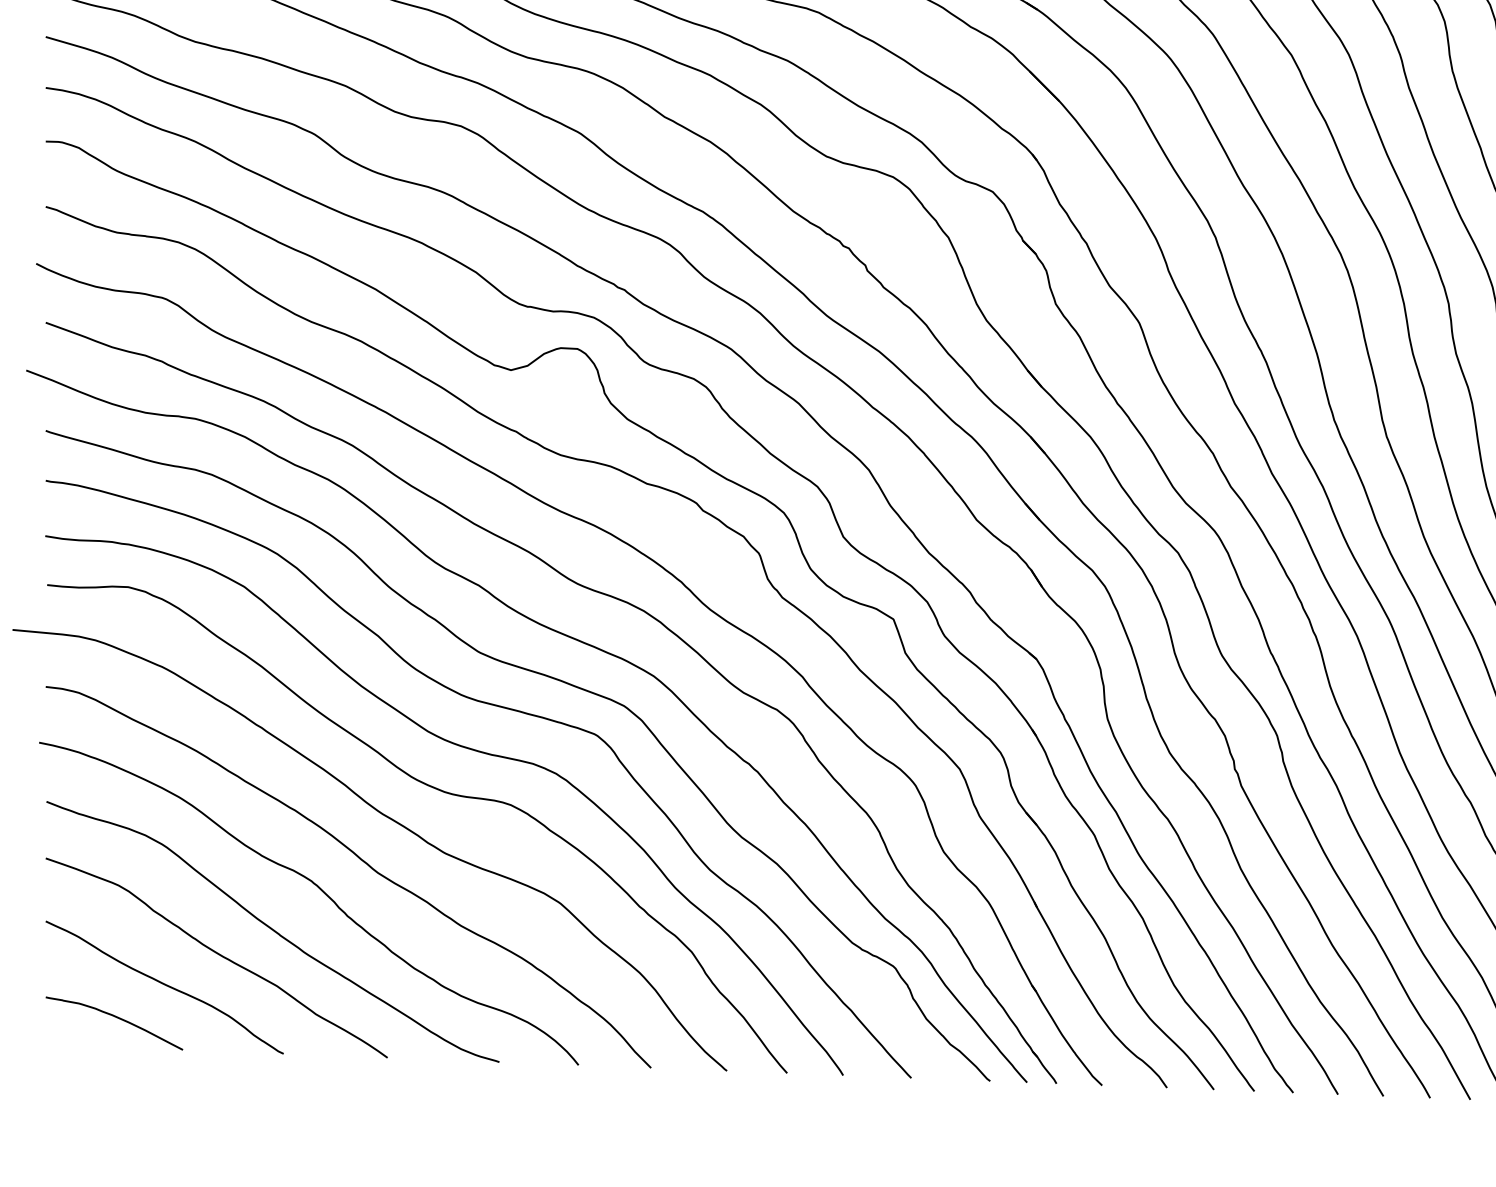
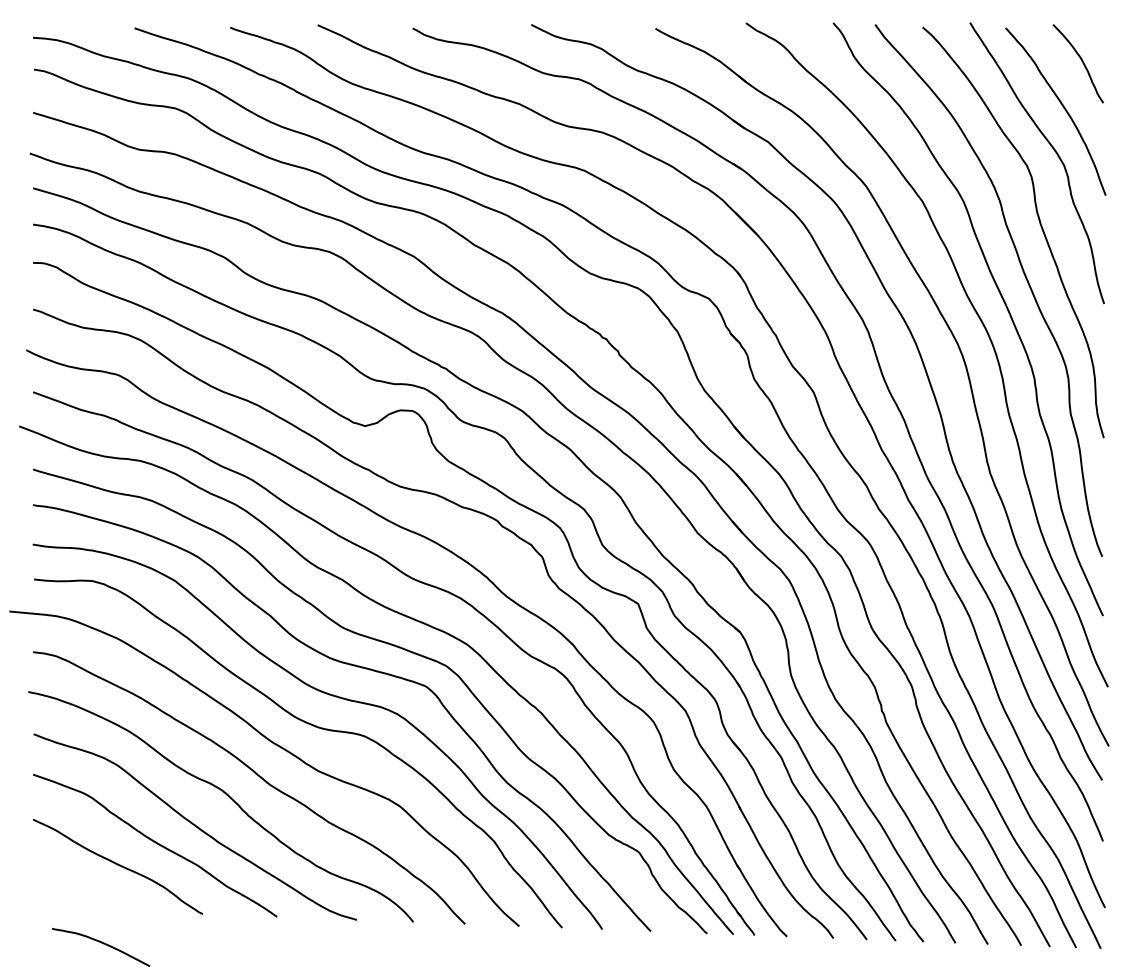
curve: (117, 1019) -> (103, 944), moved

